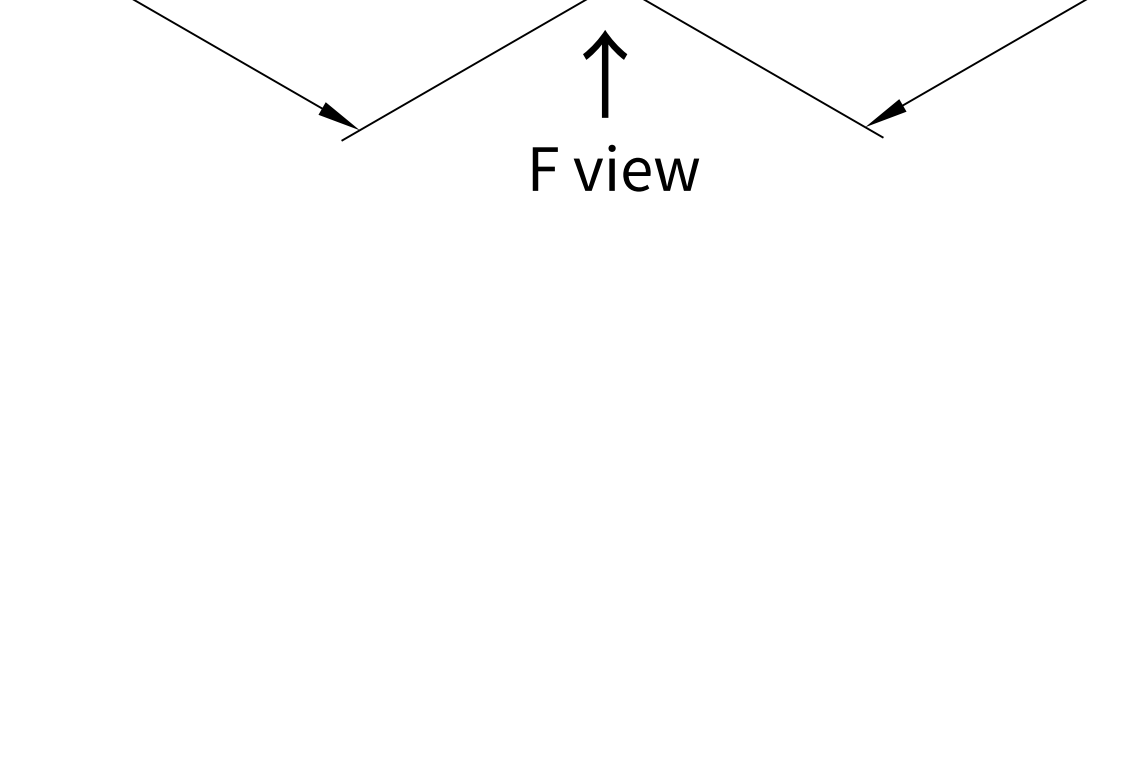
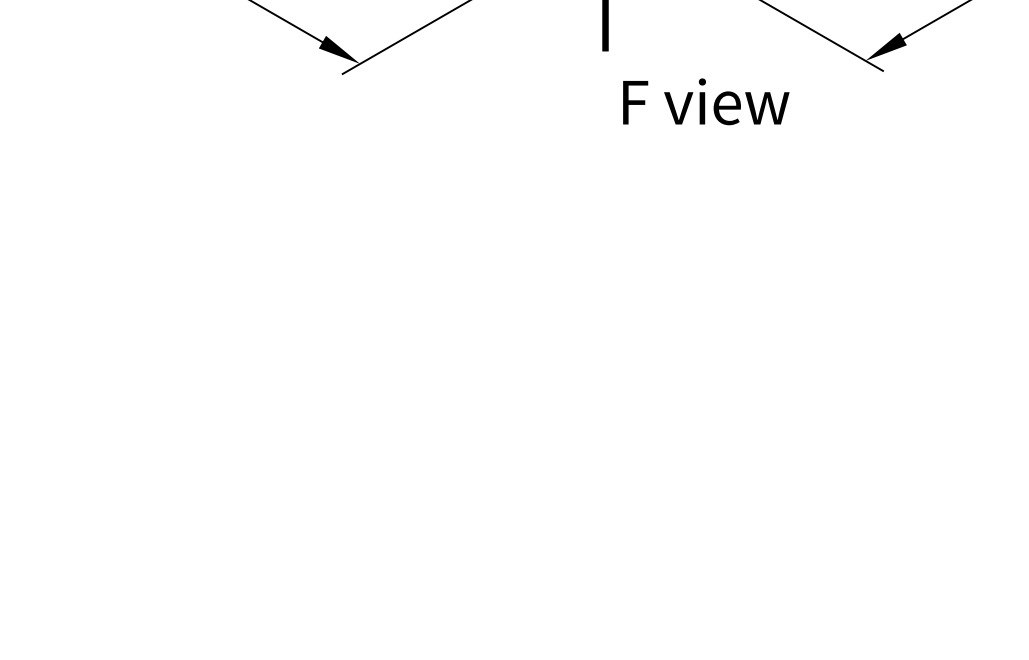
text: (615, 167) -> (705, 101), moved

